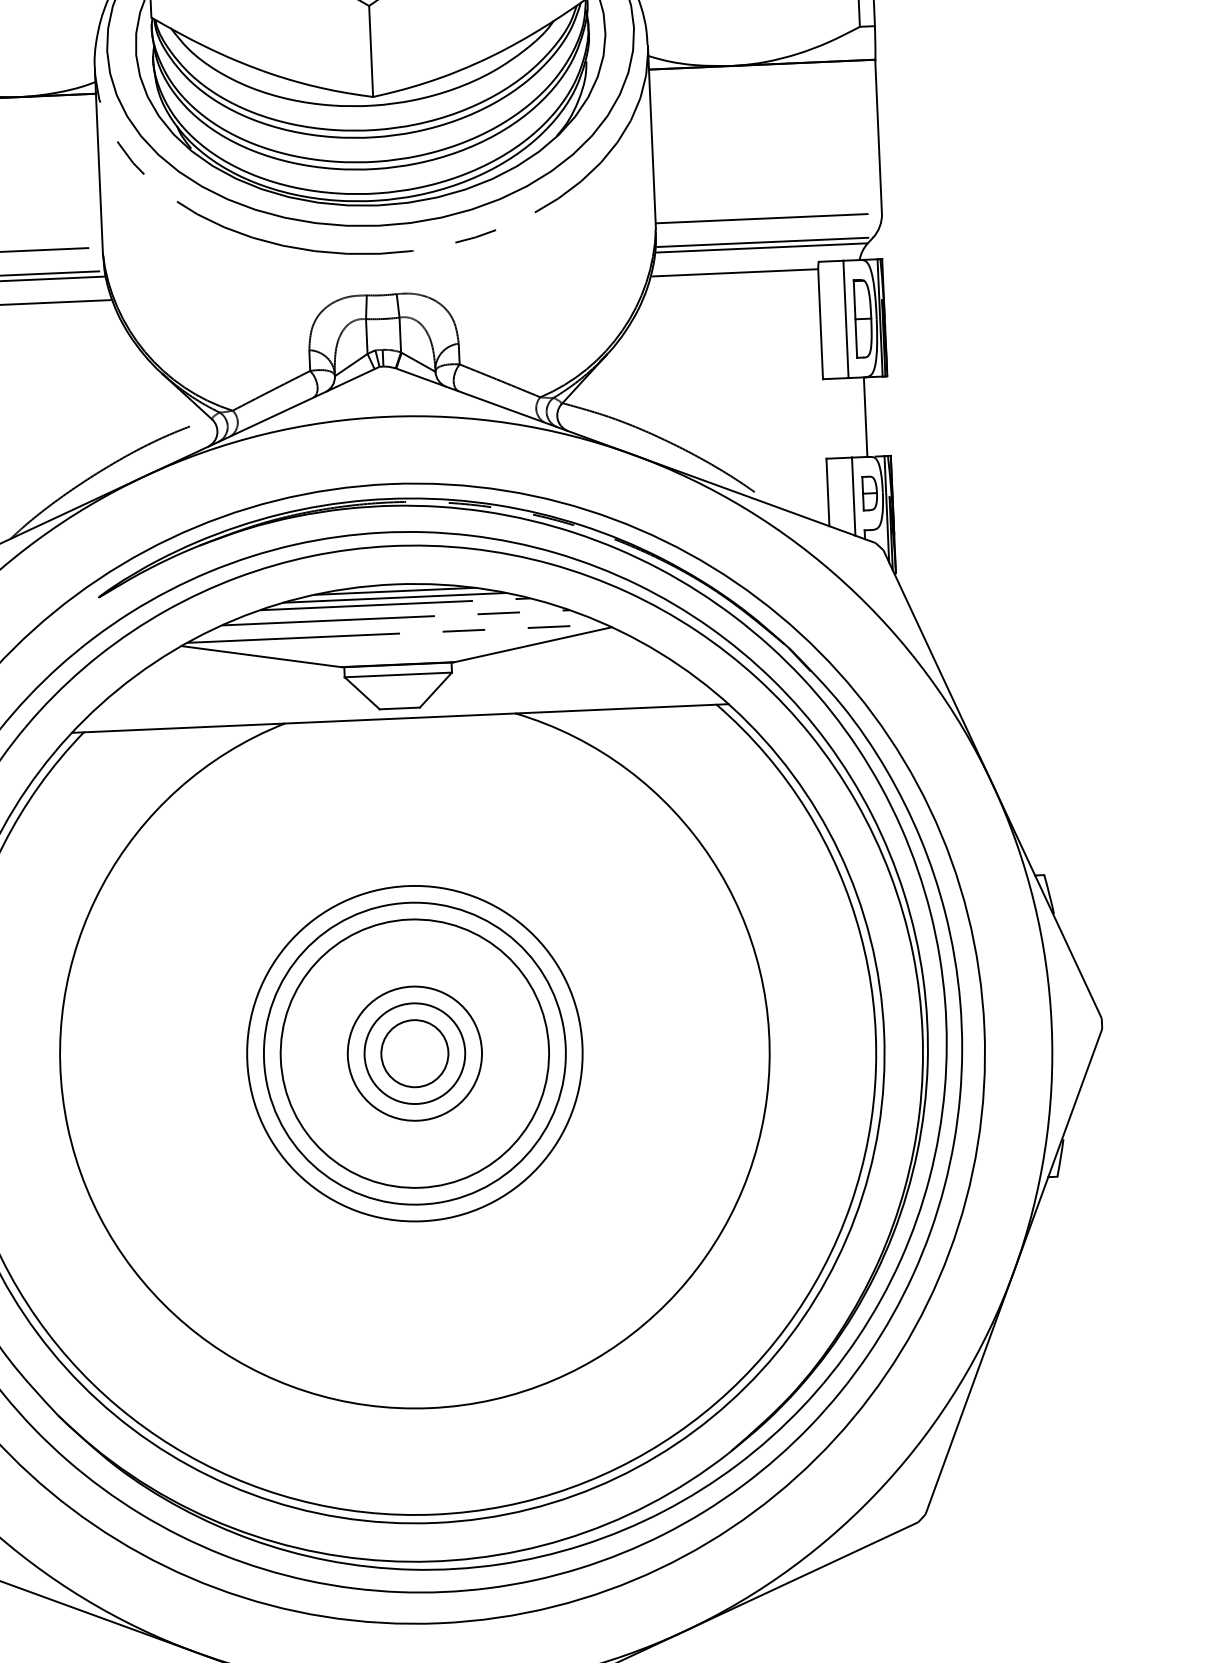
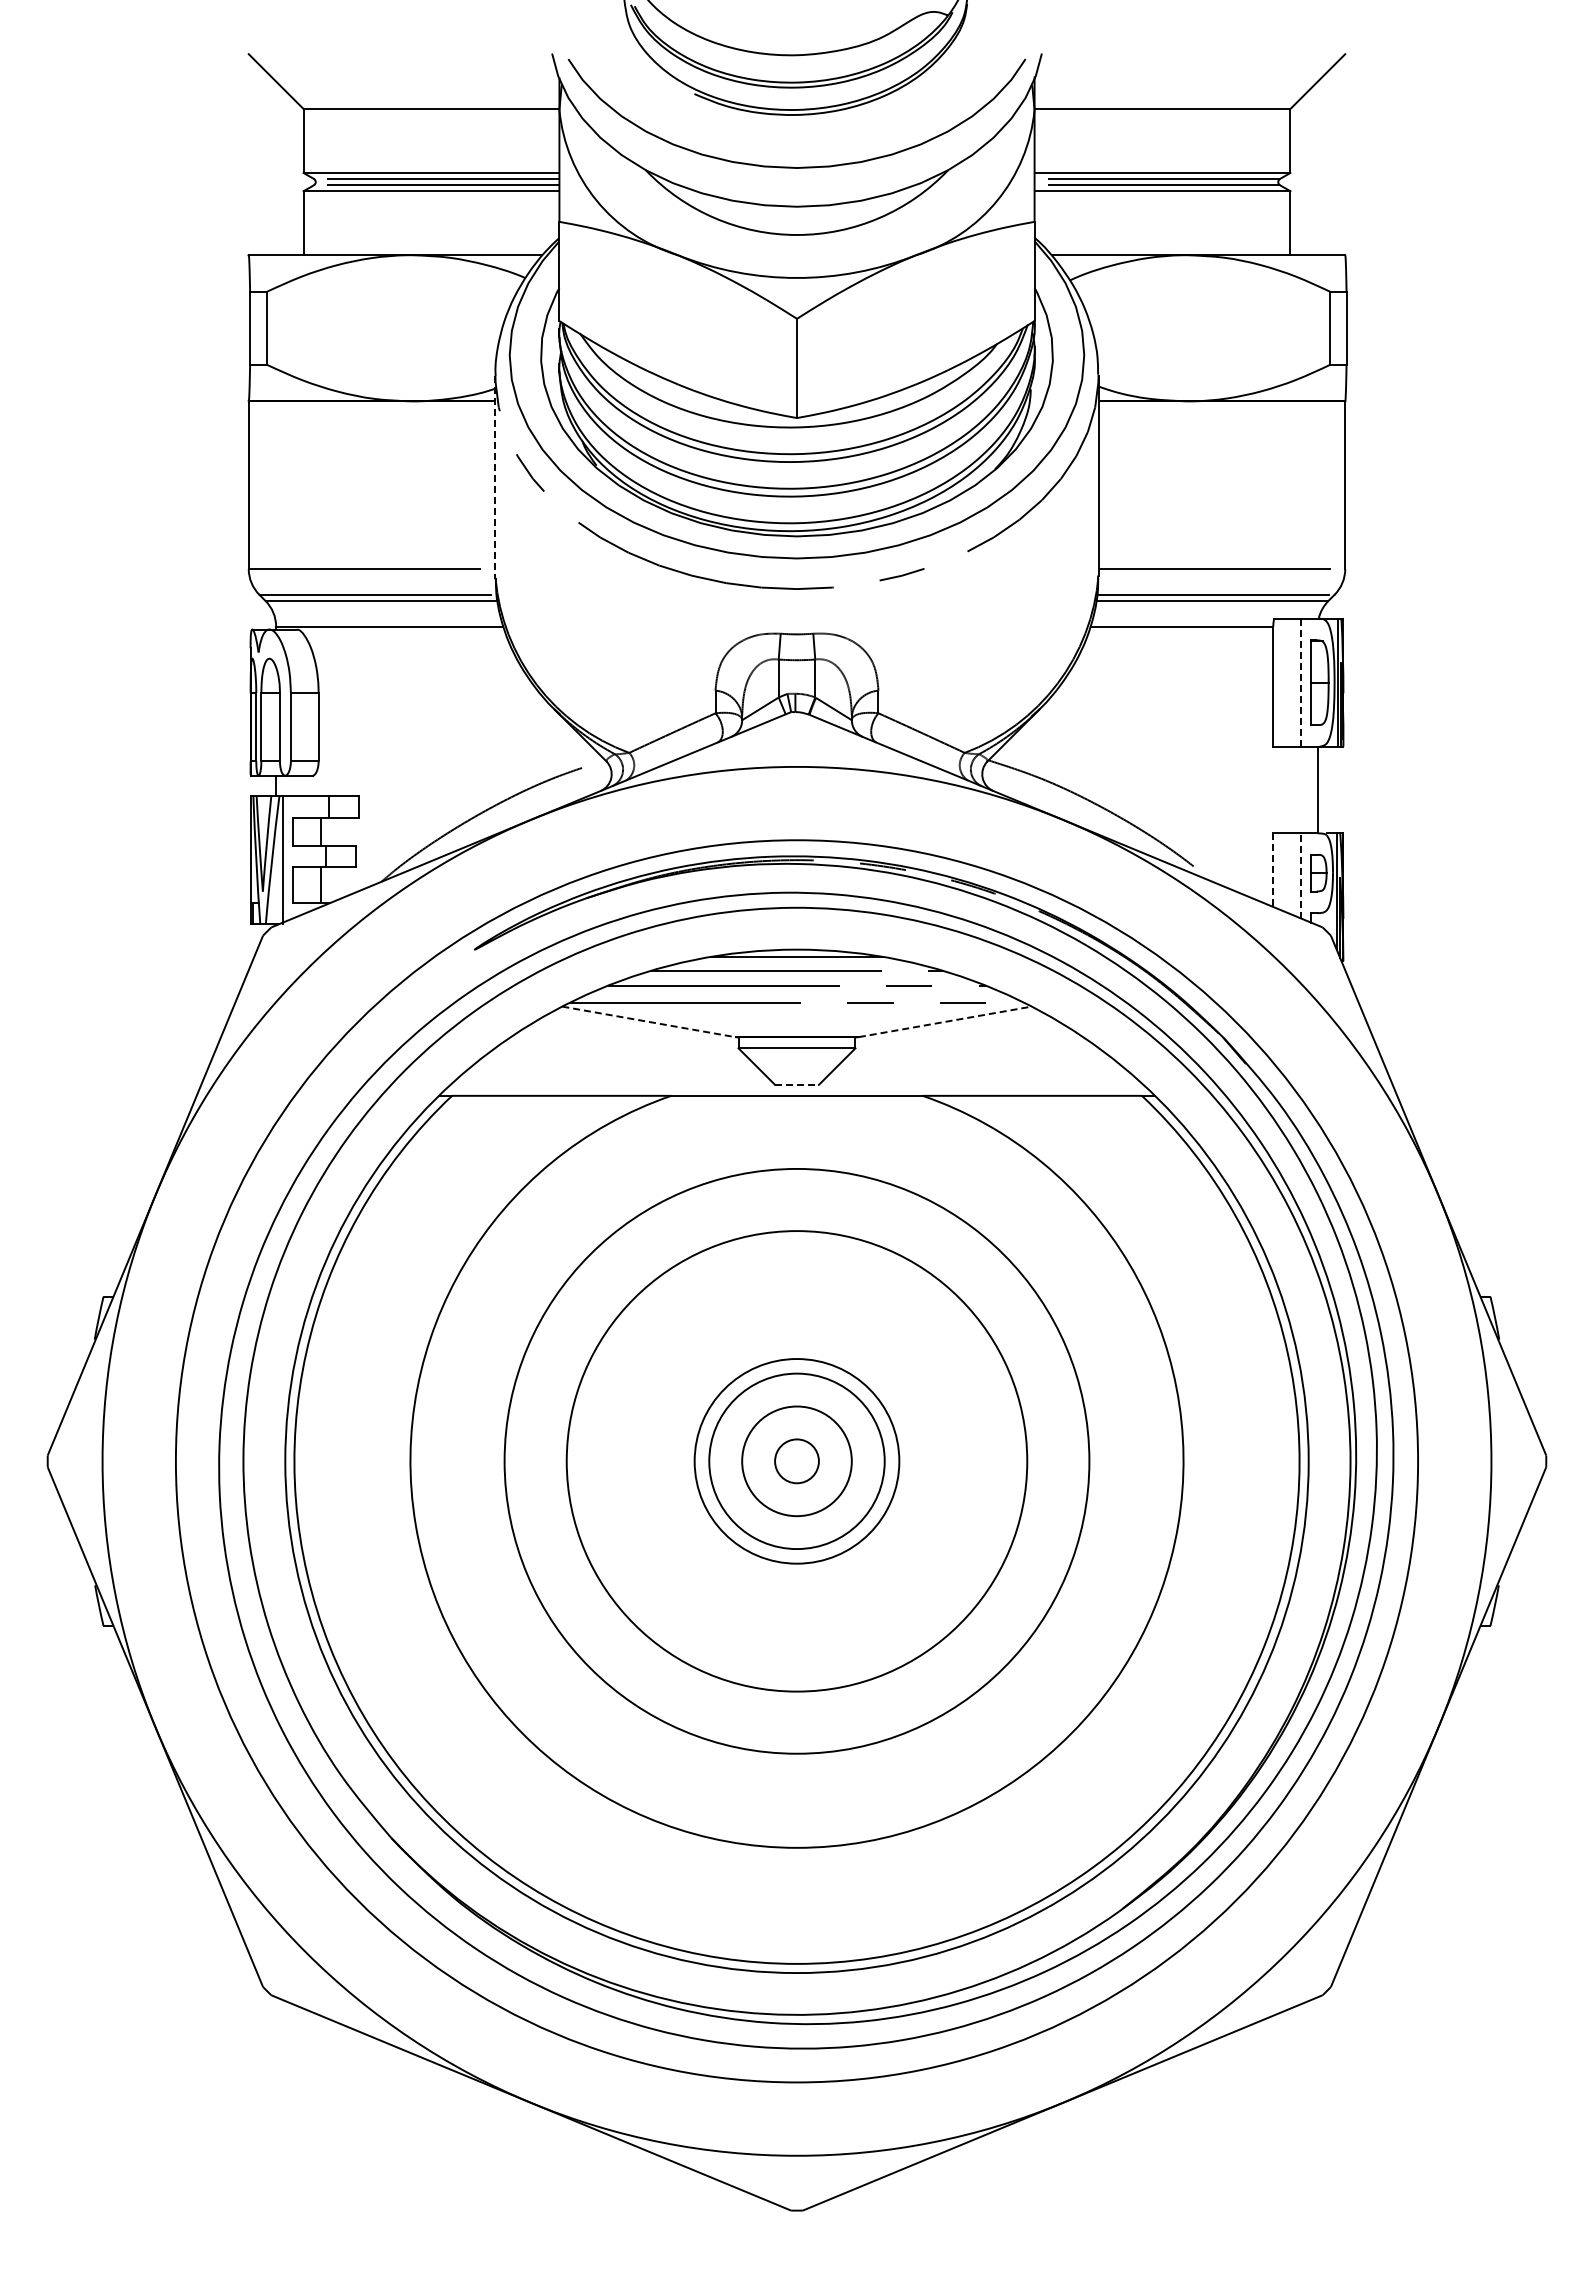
line: (98, 161) -> (495, 475), solid -> dashed
line: (846, 319) -> (1301, 682), solid -> dashed
line: (828, 492) -> (1273, 870), solid -> dashed
line: (854, 496) -> (1301, 875), solid -> dashed
line: (394, 598) -> (796, 964), removed
line: (533, 644) -> (945, 1021), solid -> dashed
line: (261, 656) -> (648, 1021), solid -> dashed
line: (400, 708) -> (797, 1084), solid -> dashed
circle: (414, 1052) -> (796, 1460), size x0.6
circle: (414, 1052) -> (796, 1460), size x1.4
circle: (414, 1053) -> (796, 1461), size x0.6
circle: (414, 1053) -> (796, 1461), size x1.4
circle: (414, 1053) -> (796, 1461), size x1.6

